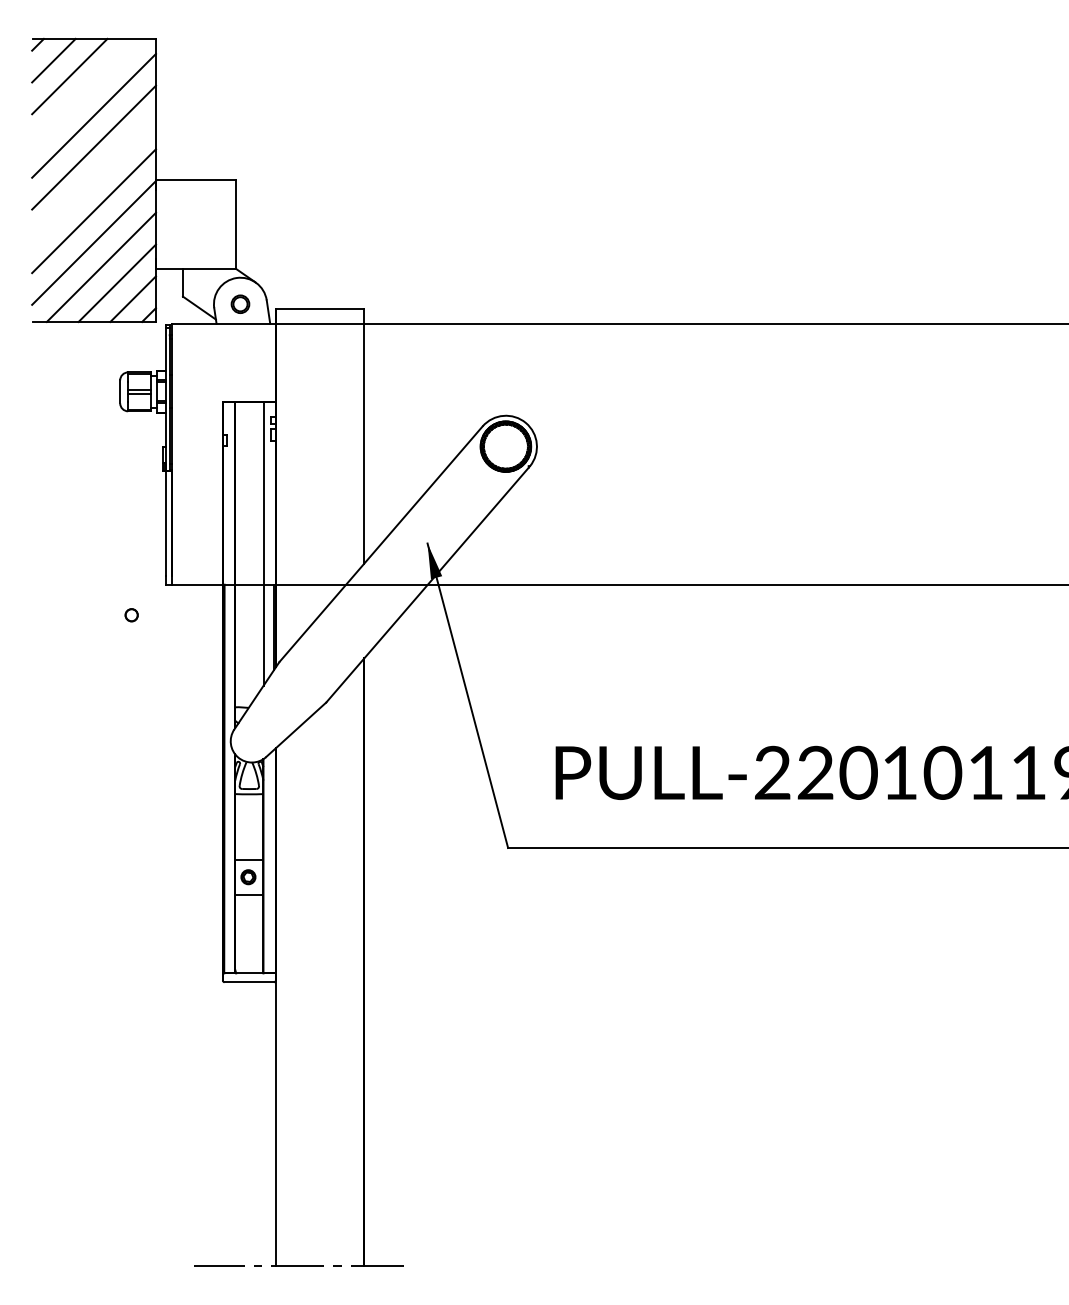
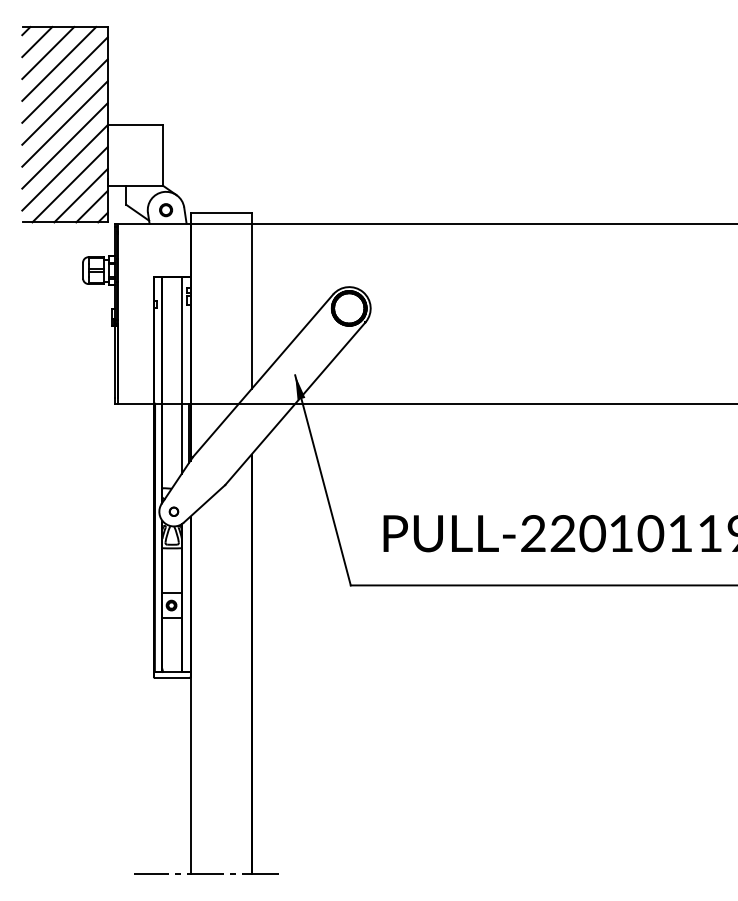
line: (86, 91) -> (59, 63), added
line: (93, 178) -> (64, 123), added
part: (130, 614) -> (173, 511), moved

